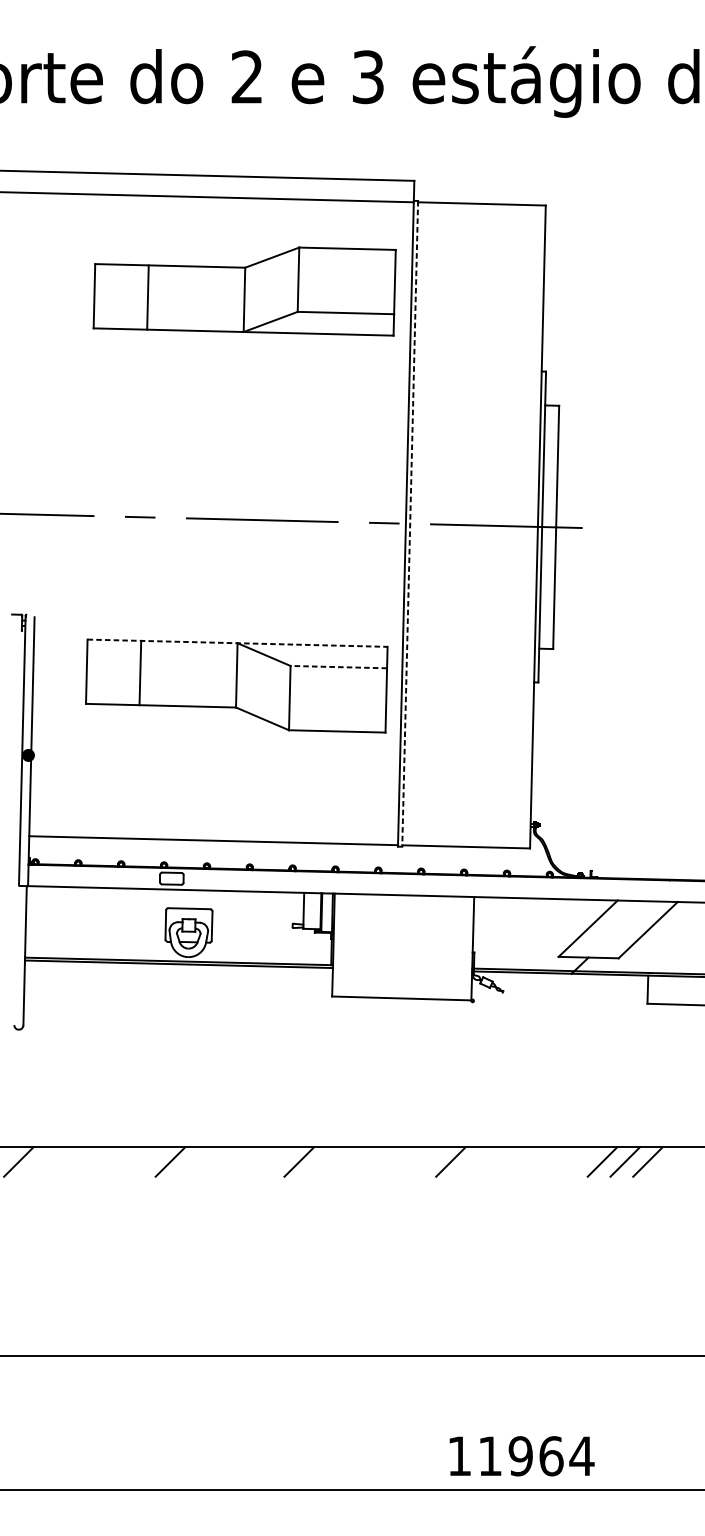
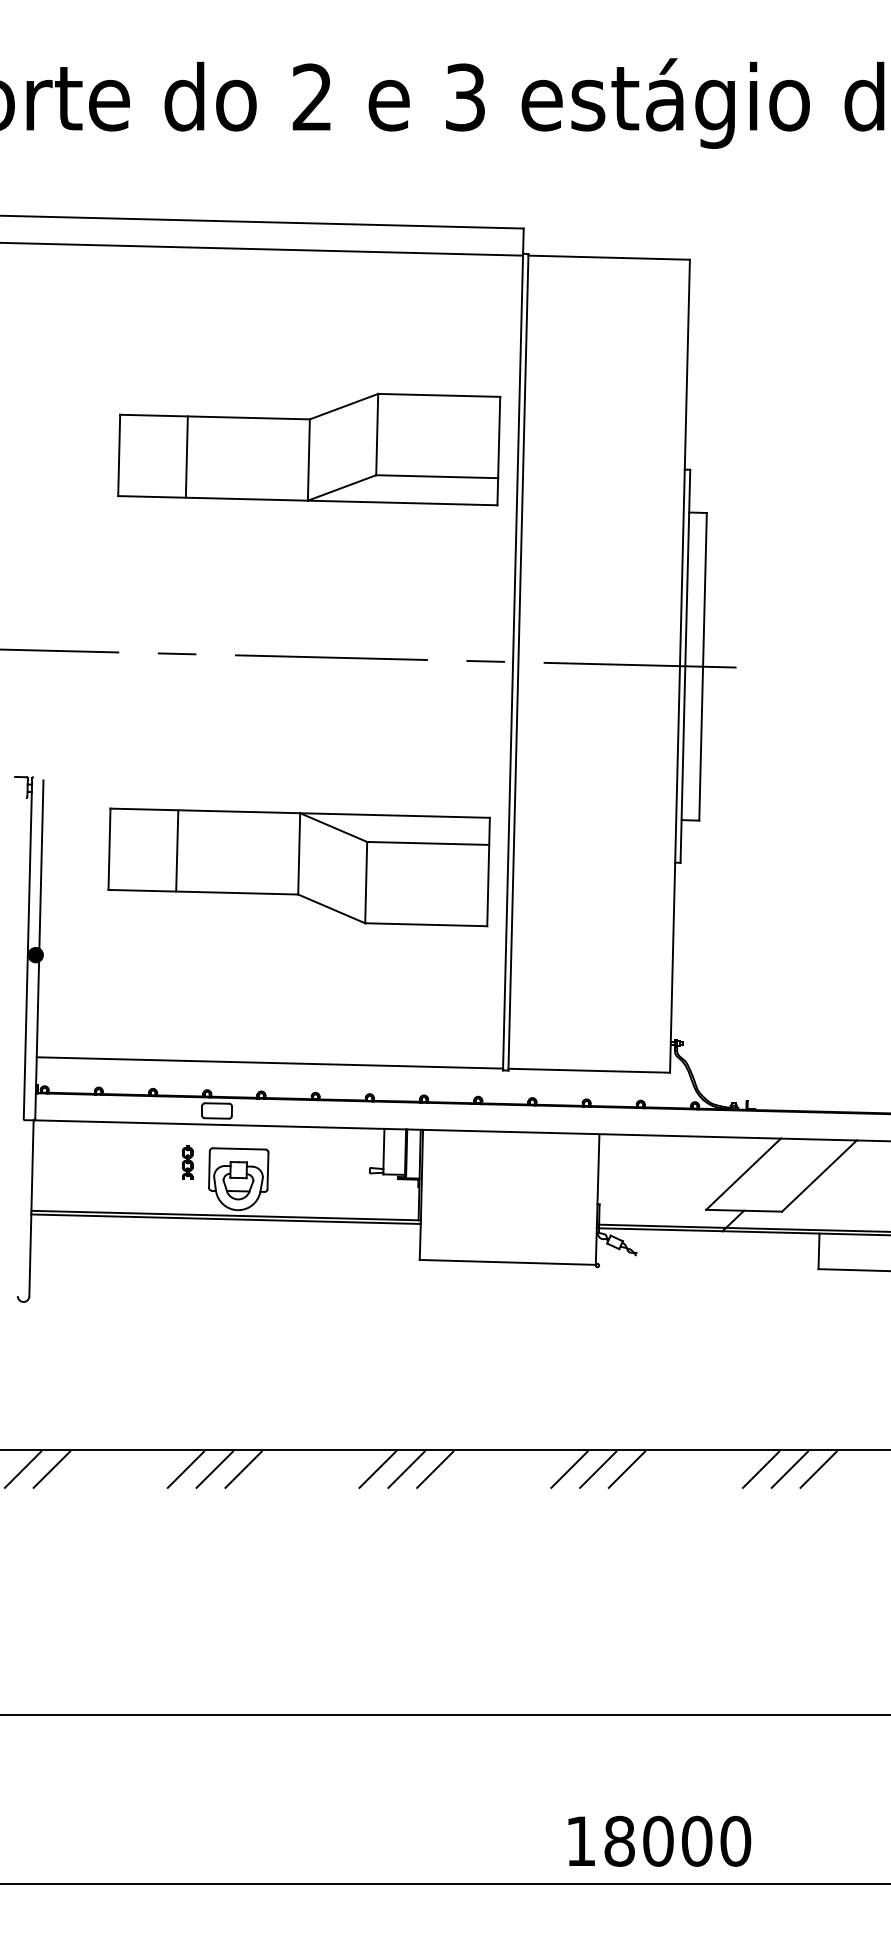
part: (244, 291) -> (309, 449), moved
line: (410, 524) -> (518, 662), dashed -> solid
line: (237, 643) -> (300, 813), dashed -> solid
line: (338, 667) -> (427, 843), dashed -> solid
part: (148, 919) -> (187, 1162), added
line: (40, 1162) -> (51, 1469), added
line: (146, 1162) -> (185, 1469), added
line: (192, 1162) -> (243, 1469), added
line: (321, 1162) -> (406, 1469), added
line: (344, 1162) -> (435, 1469), added
line: (473, 1162) -> (598, 1469), added
line: (495, 1162) -> (626, 1469), added
text: (535, 1455) -> (677, 1840), 11964 -> 18000

